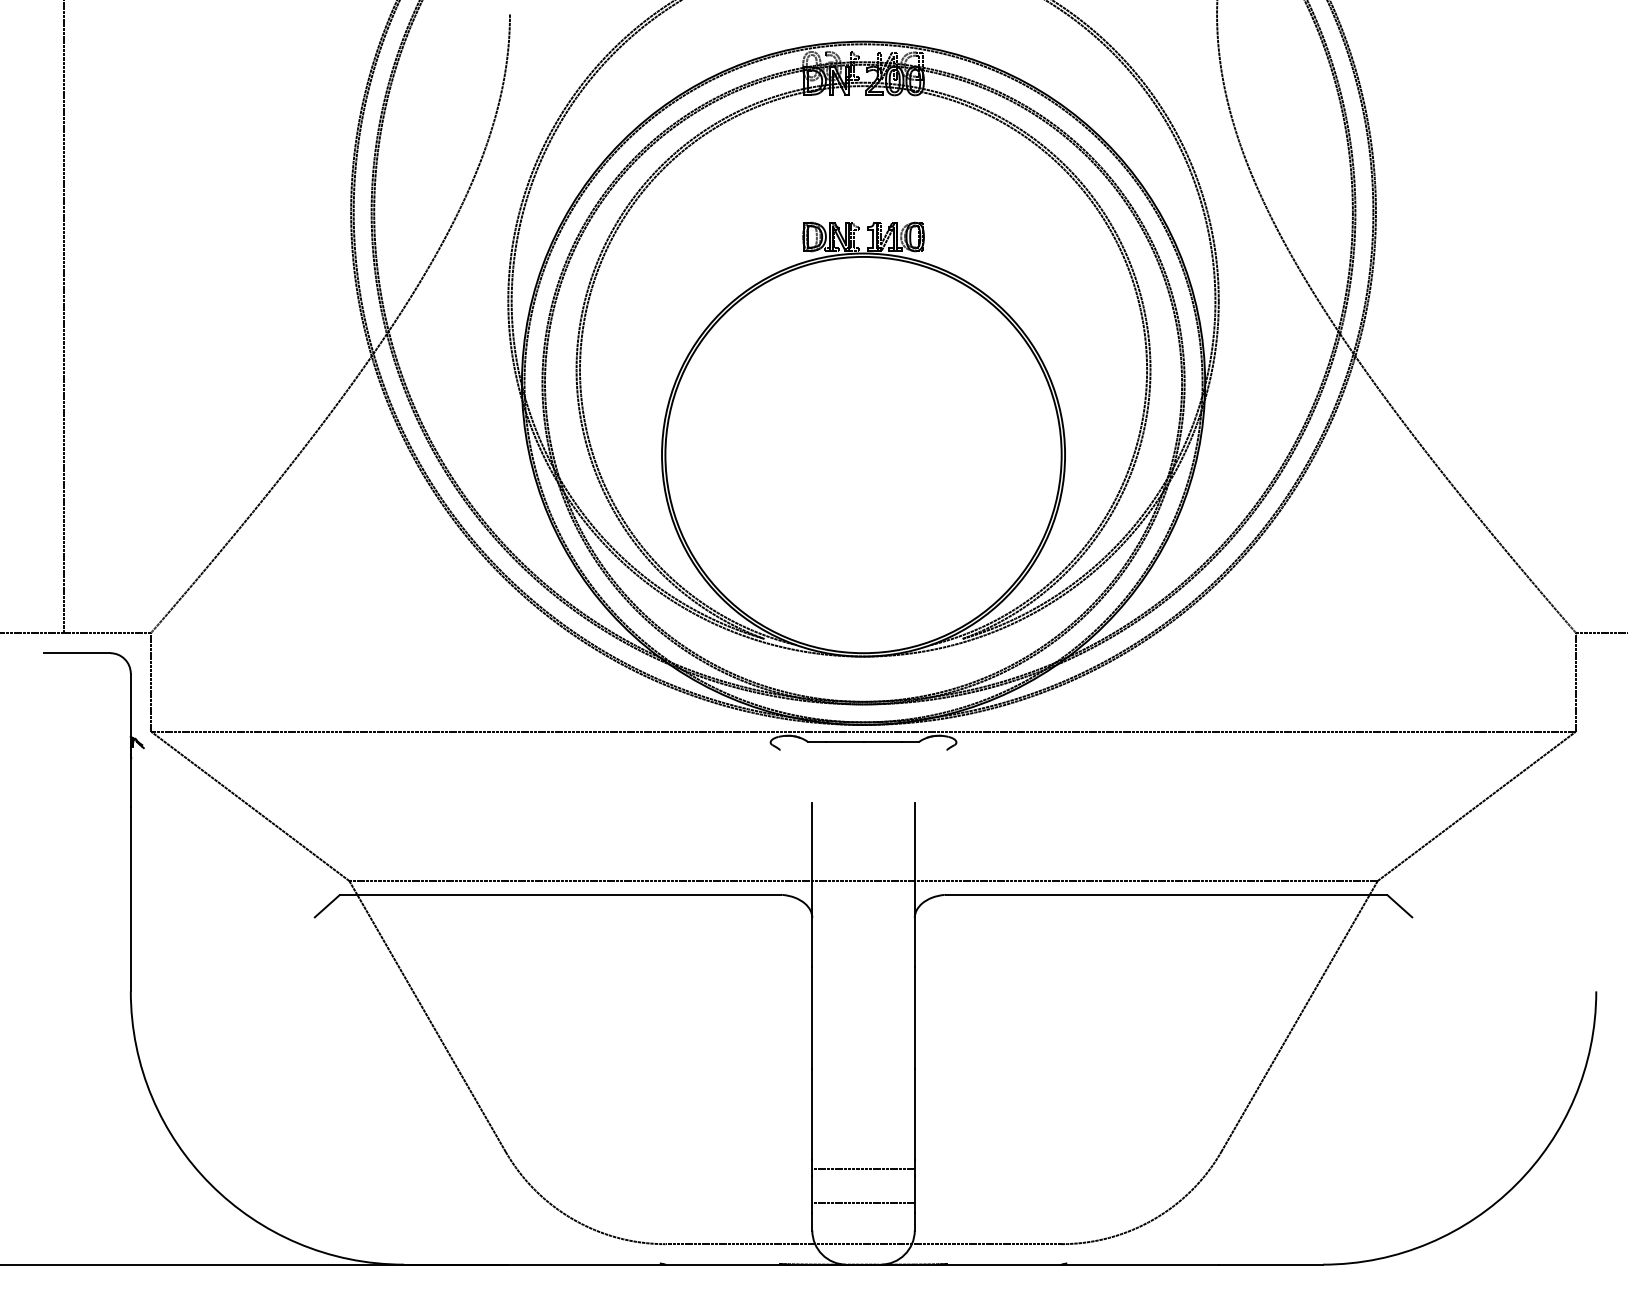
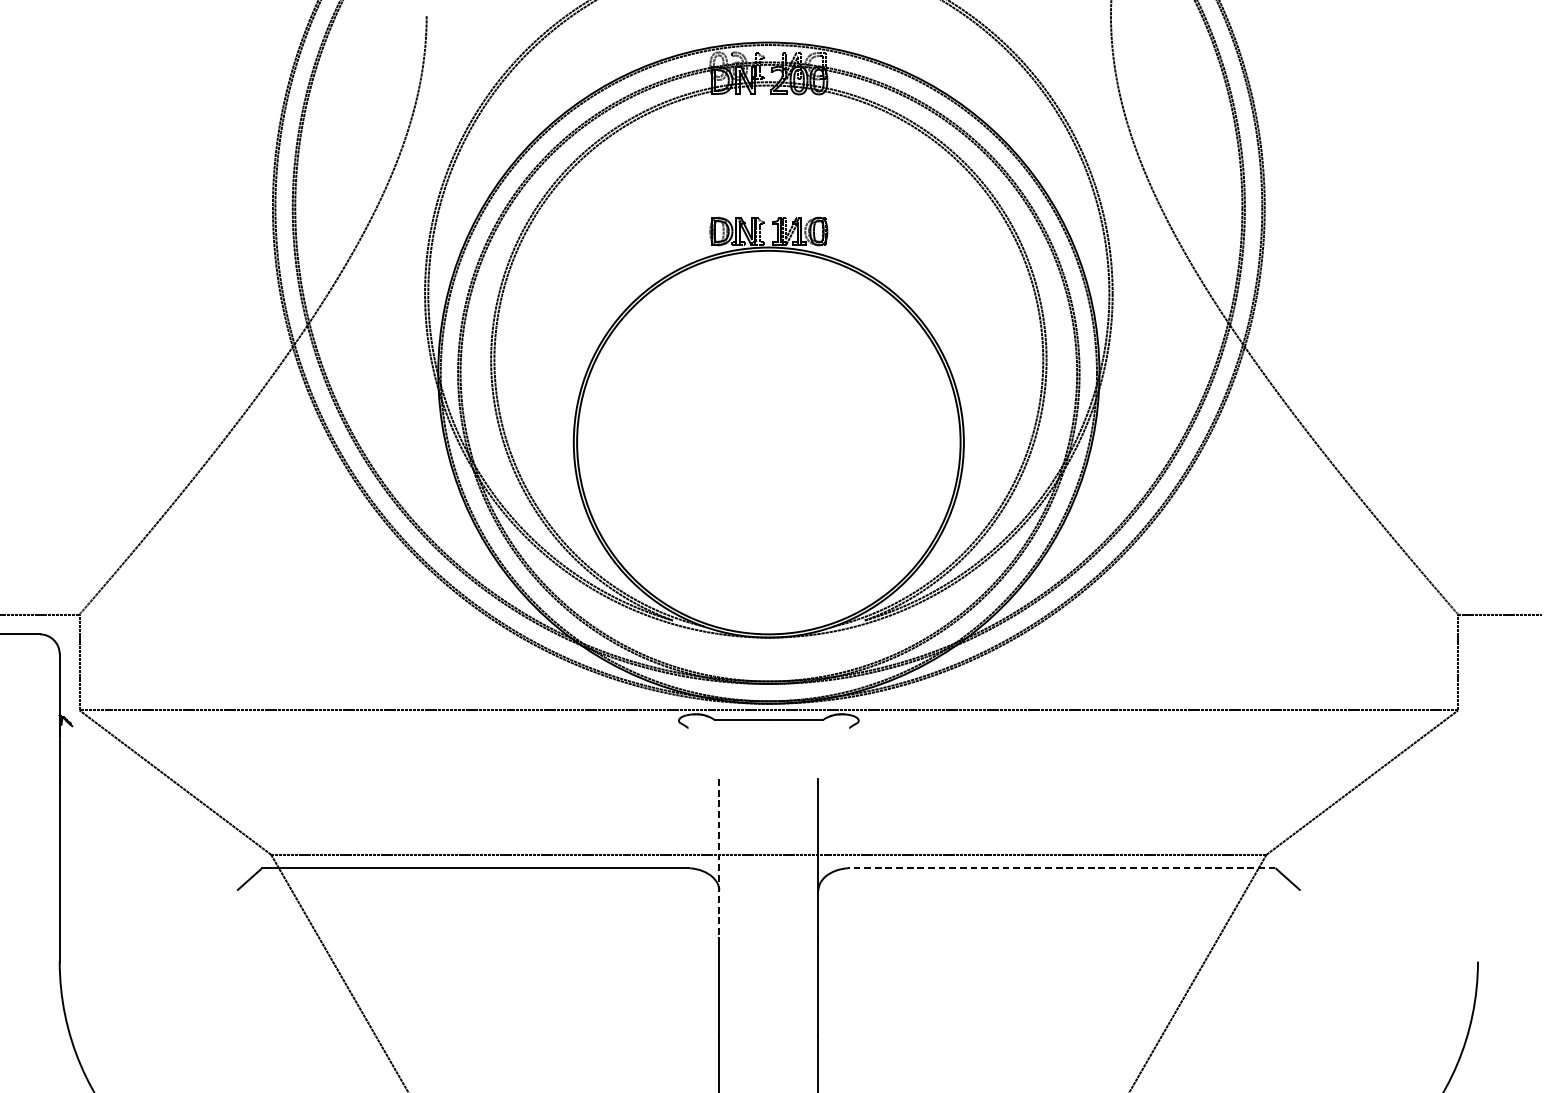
line: (812, 884) -> (719, 858), solid -> dashed
line: (1166, 894) -> (1062, 867), solid -> dashed

